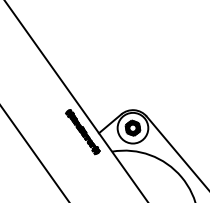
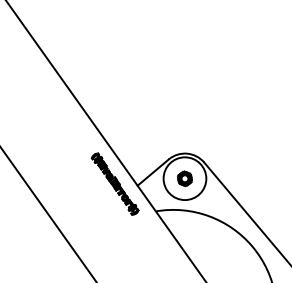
part: (132, 128) -> (184, 178), size x0.7

